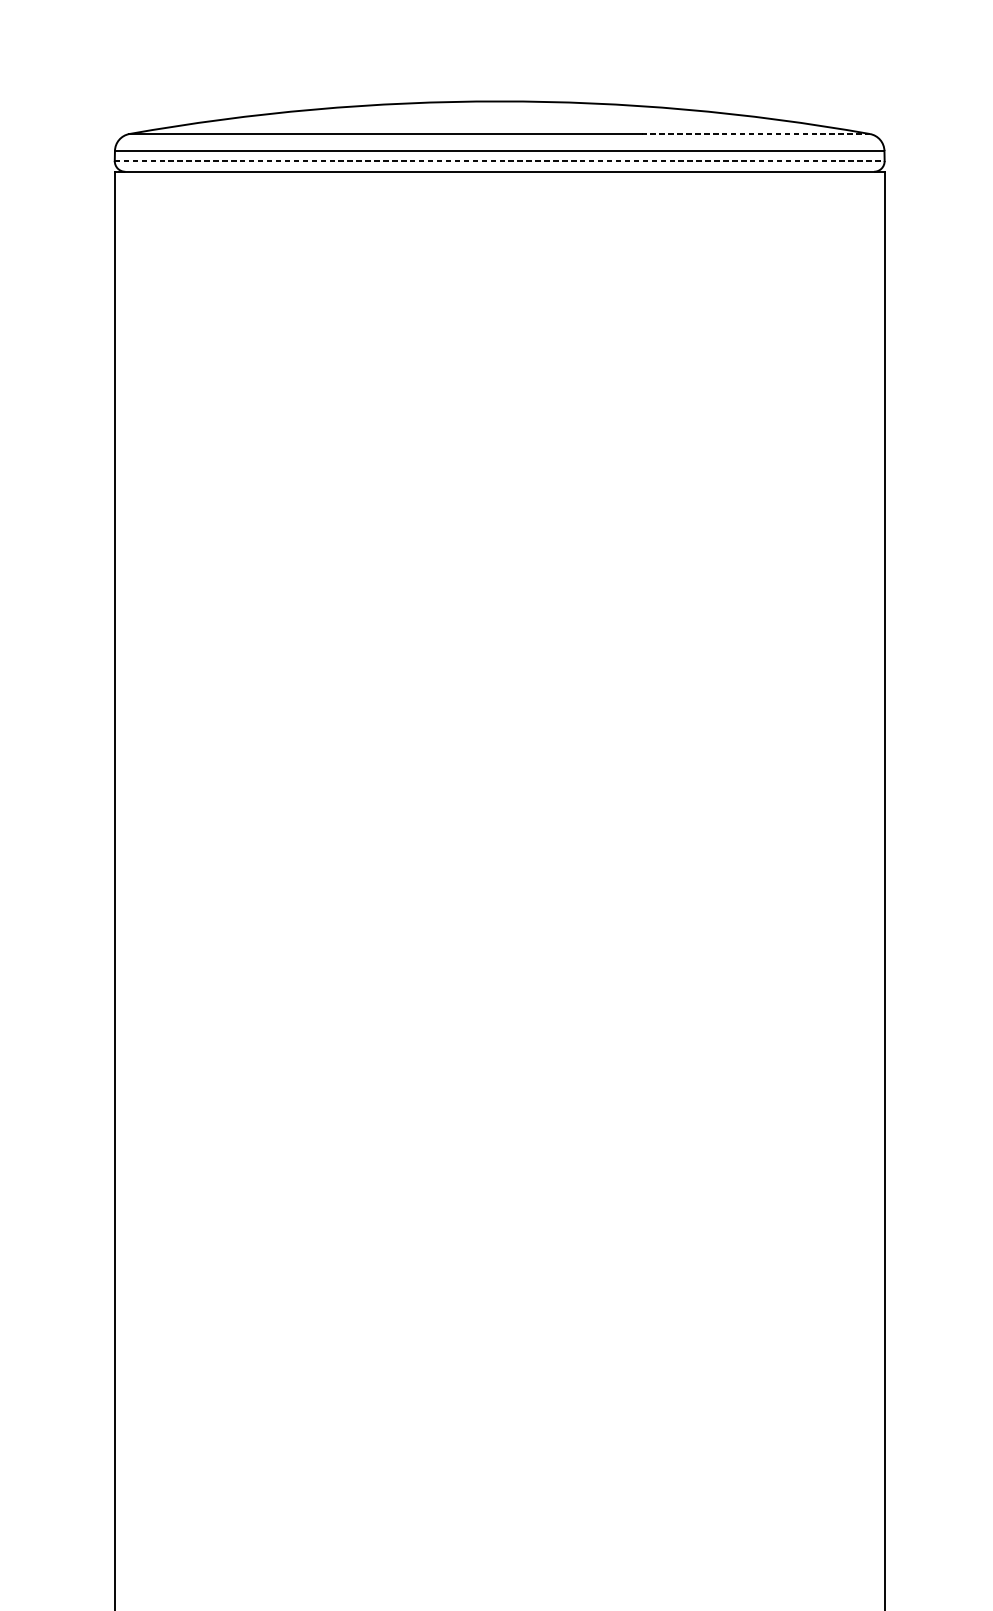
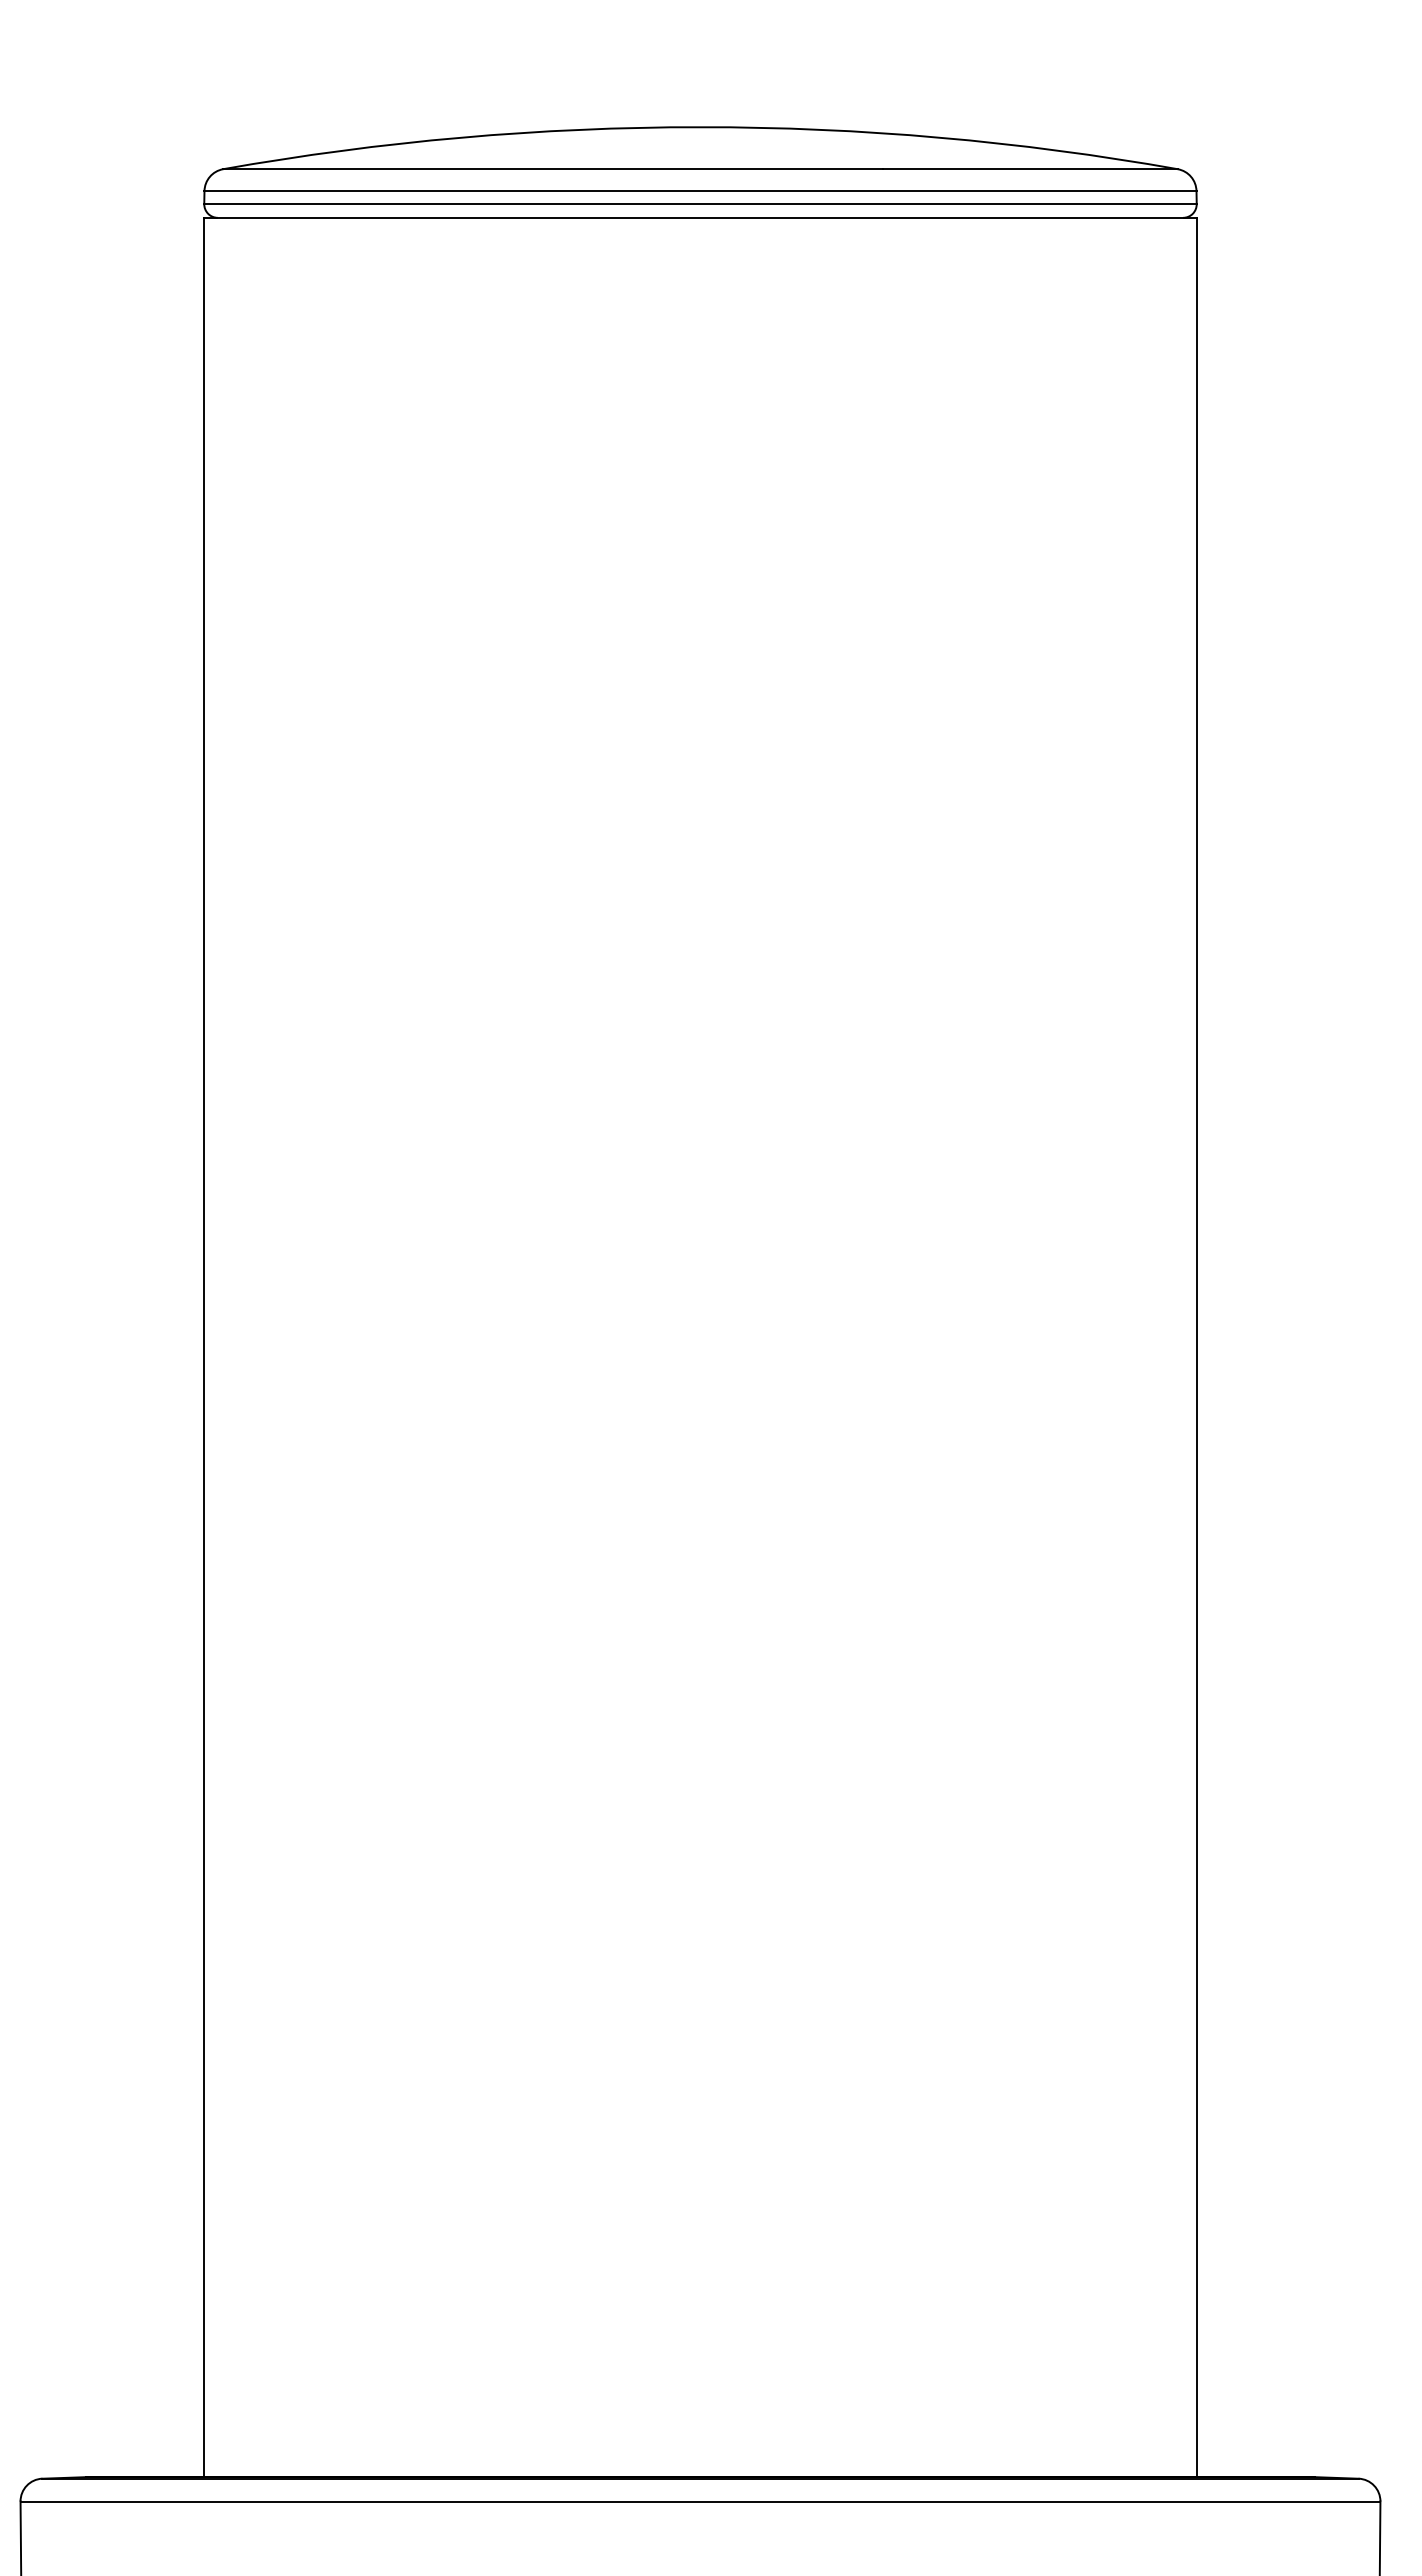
line: (756, 134) -> (1031, 169), dashed -> solid
line: (499, 161) -> (700, 204), dashed -> solid

